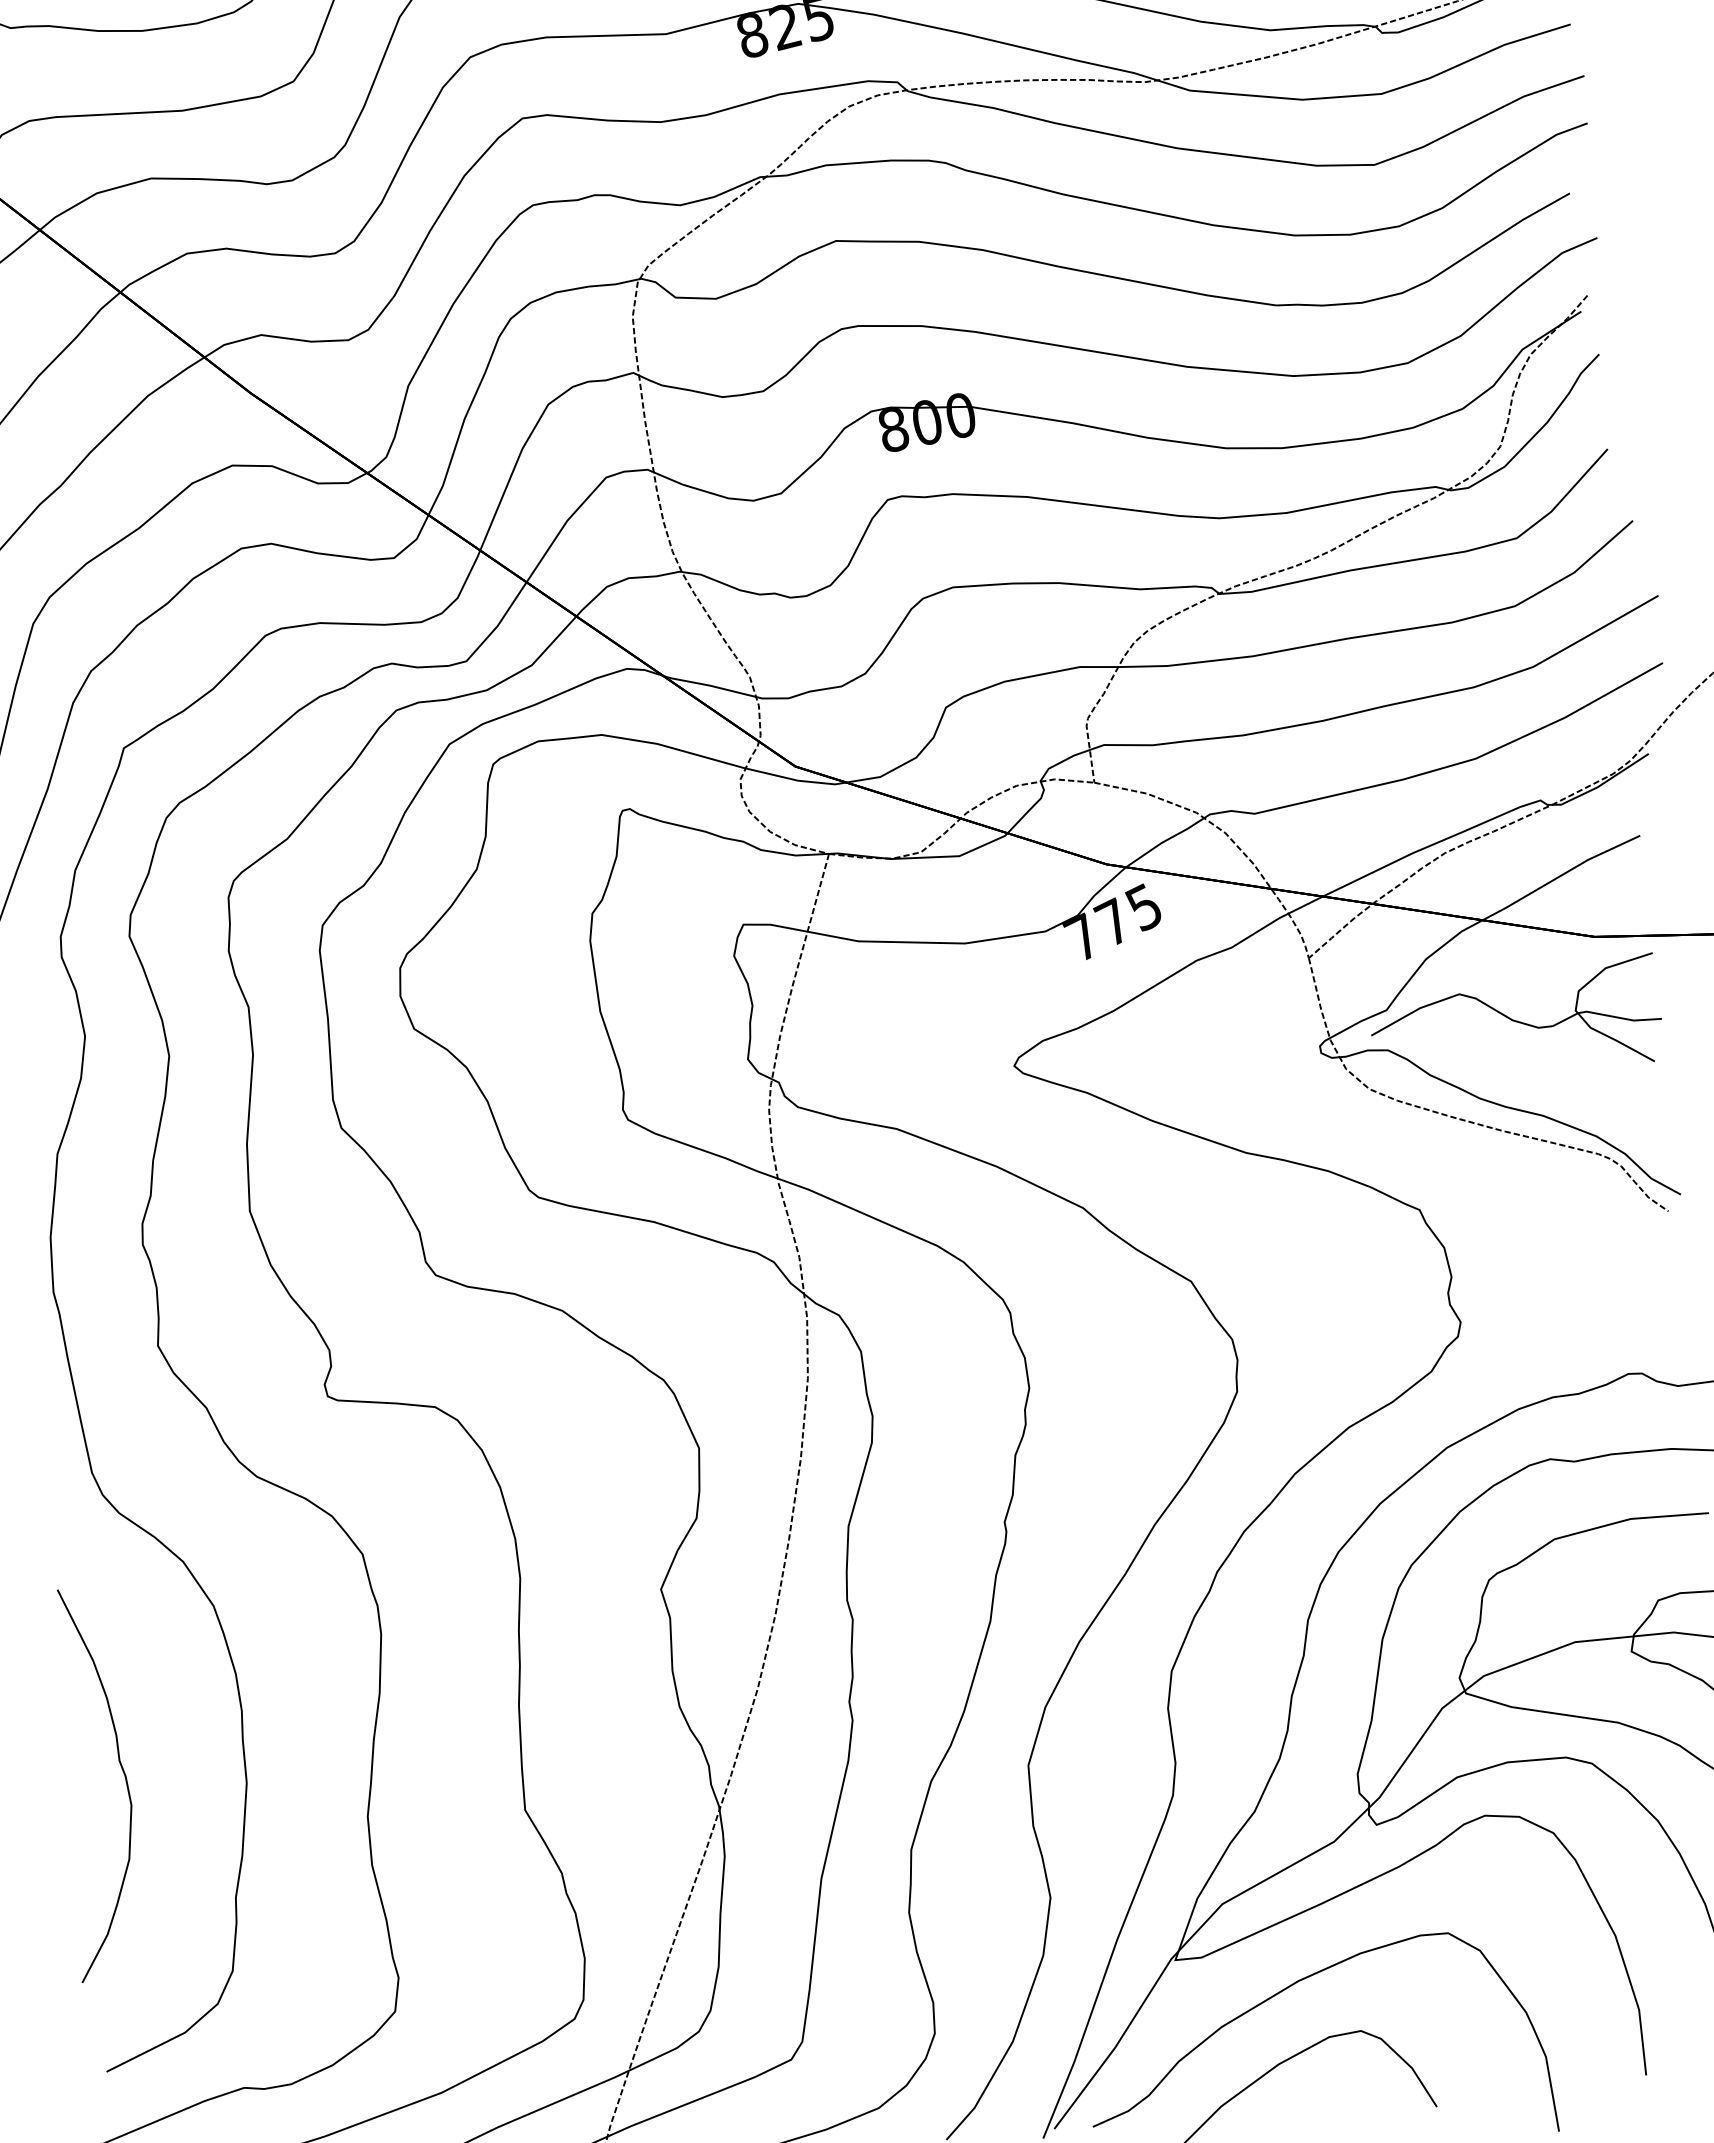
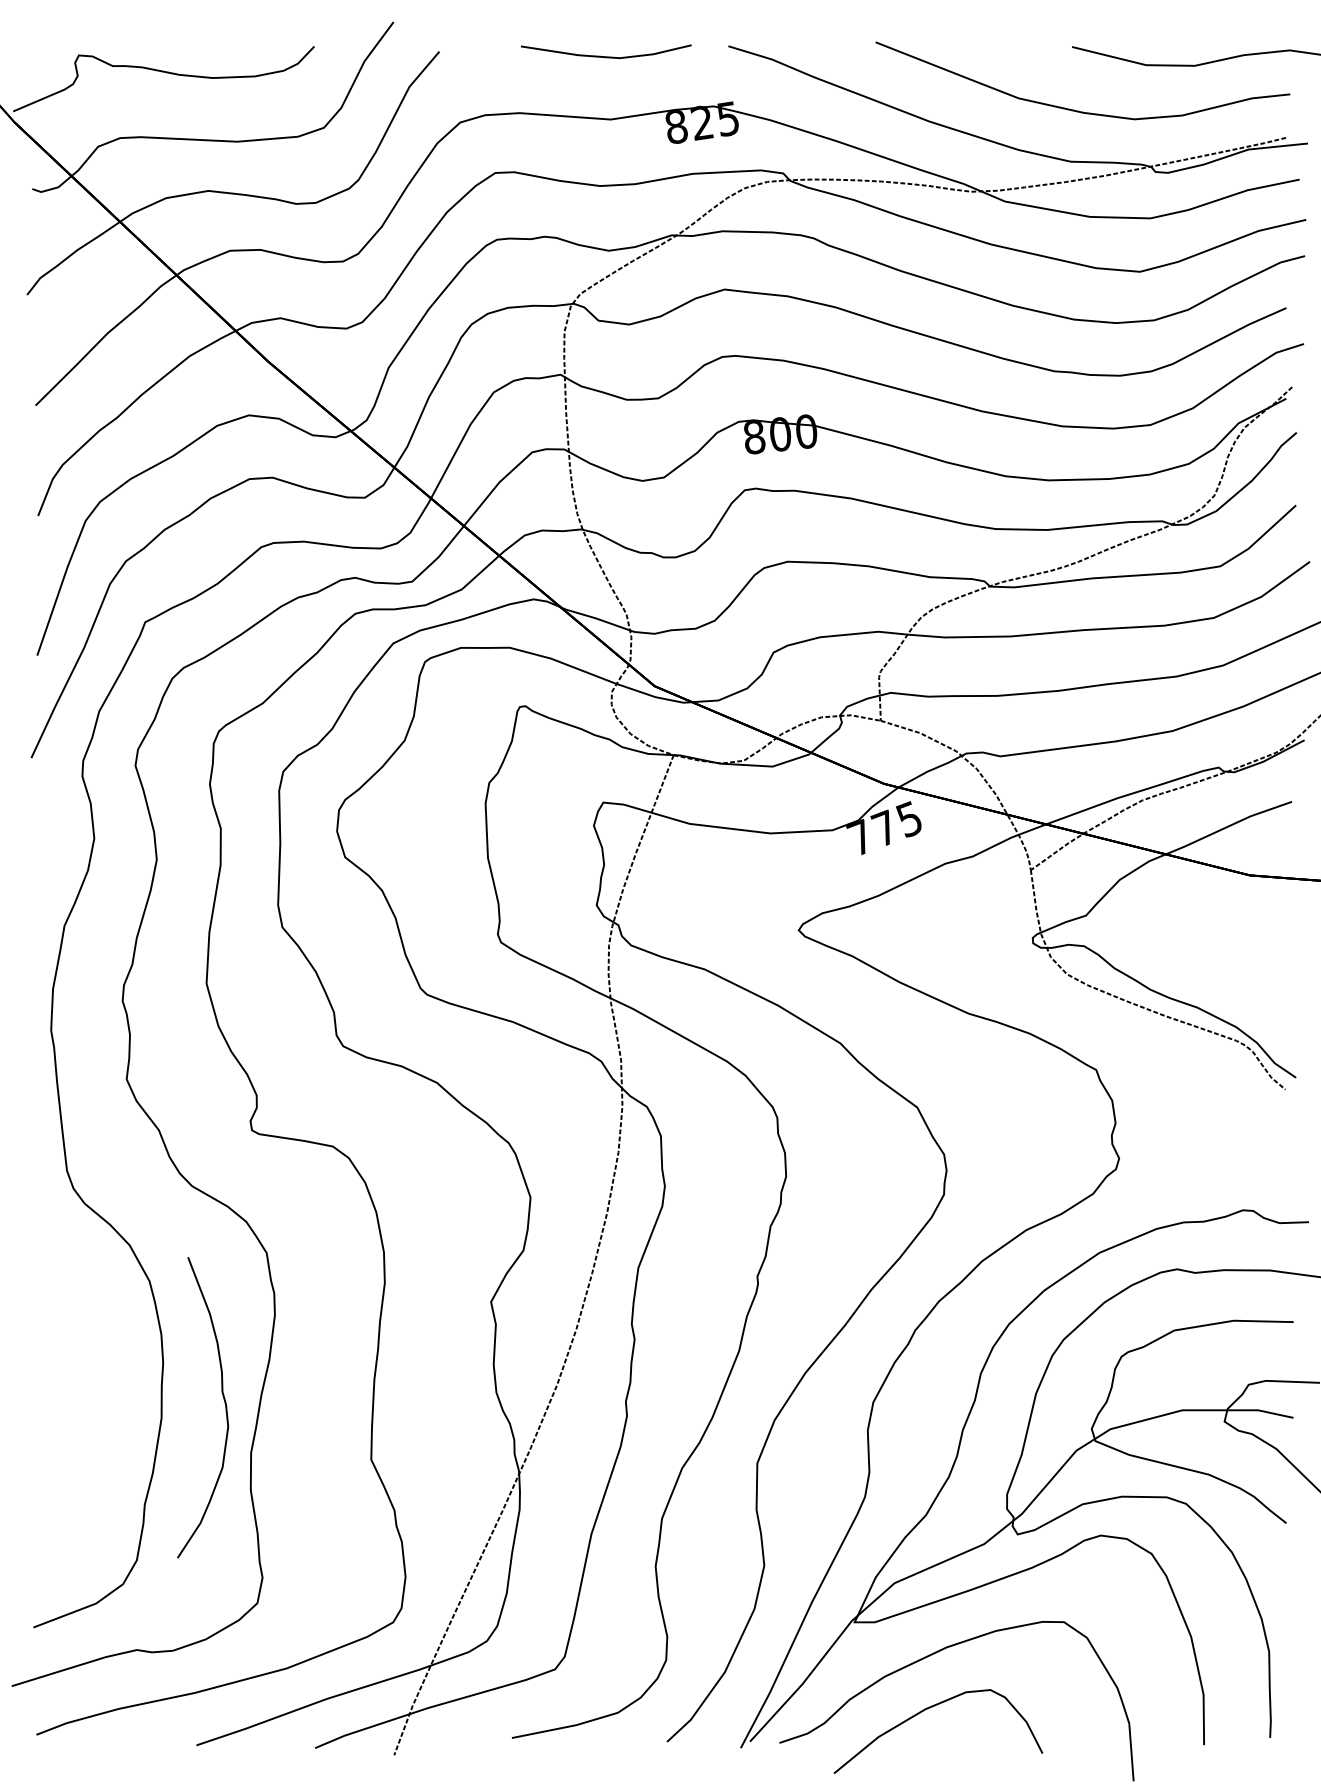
part: (1515, 1021) -> (1183, 933), removed
curve: (123, 1775) -> (224, 1403), moved

